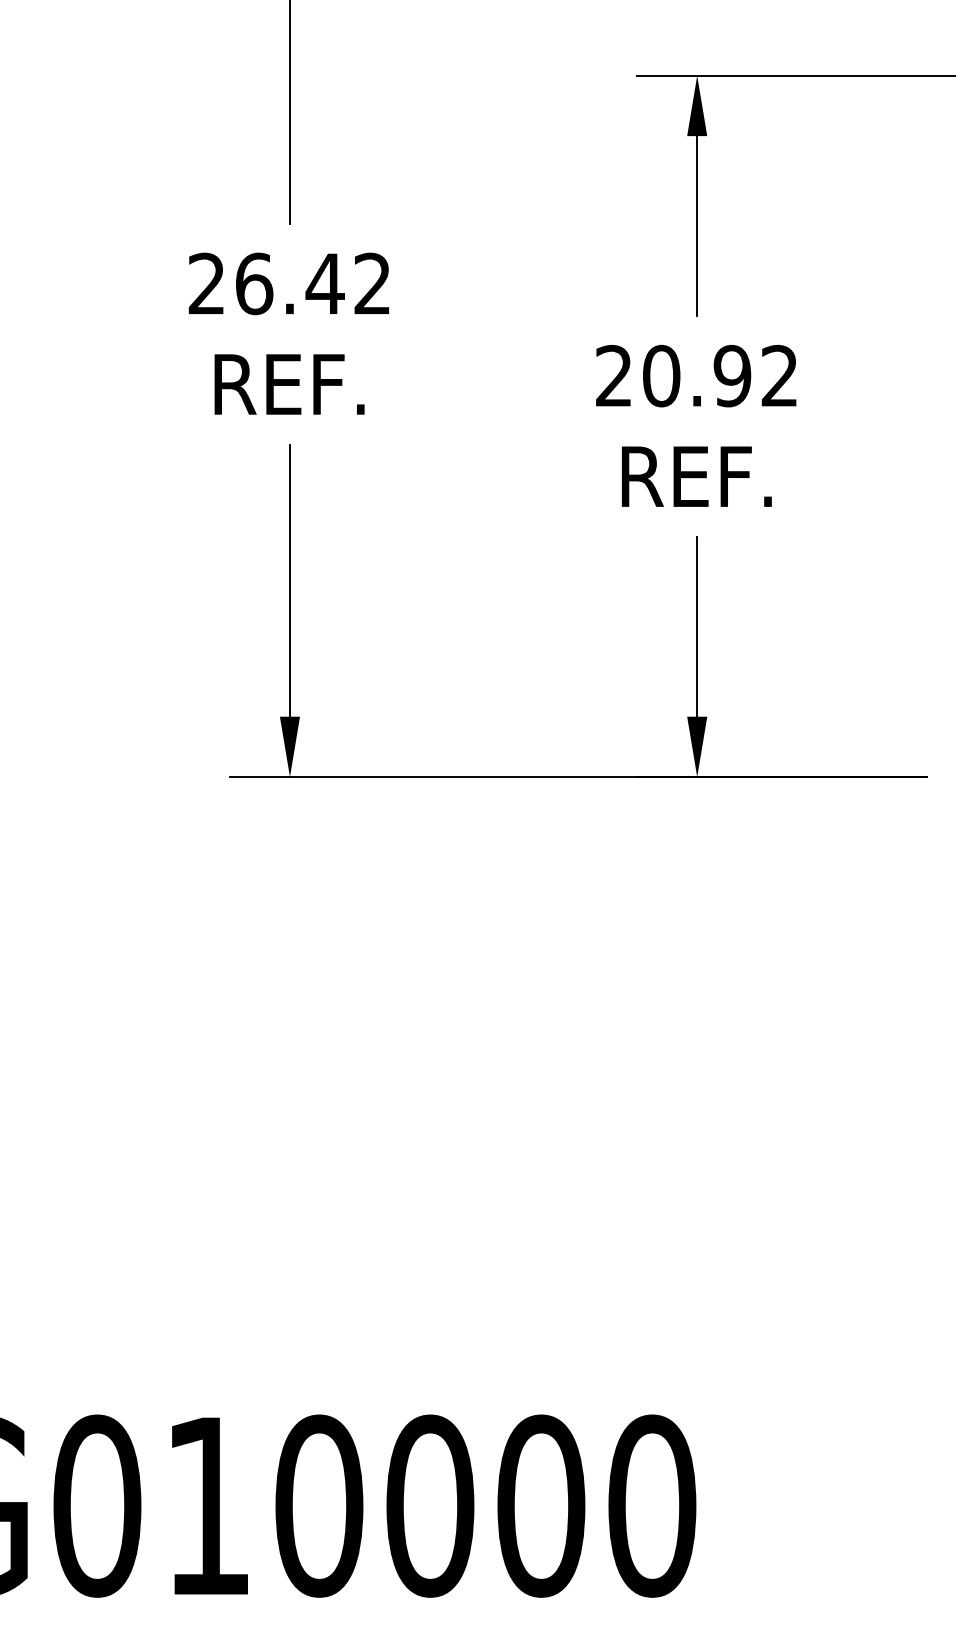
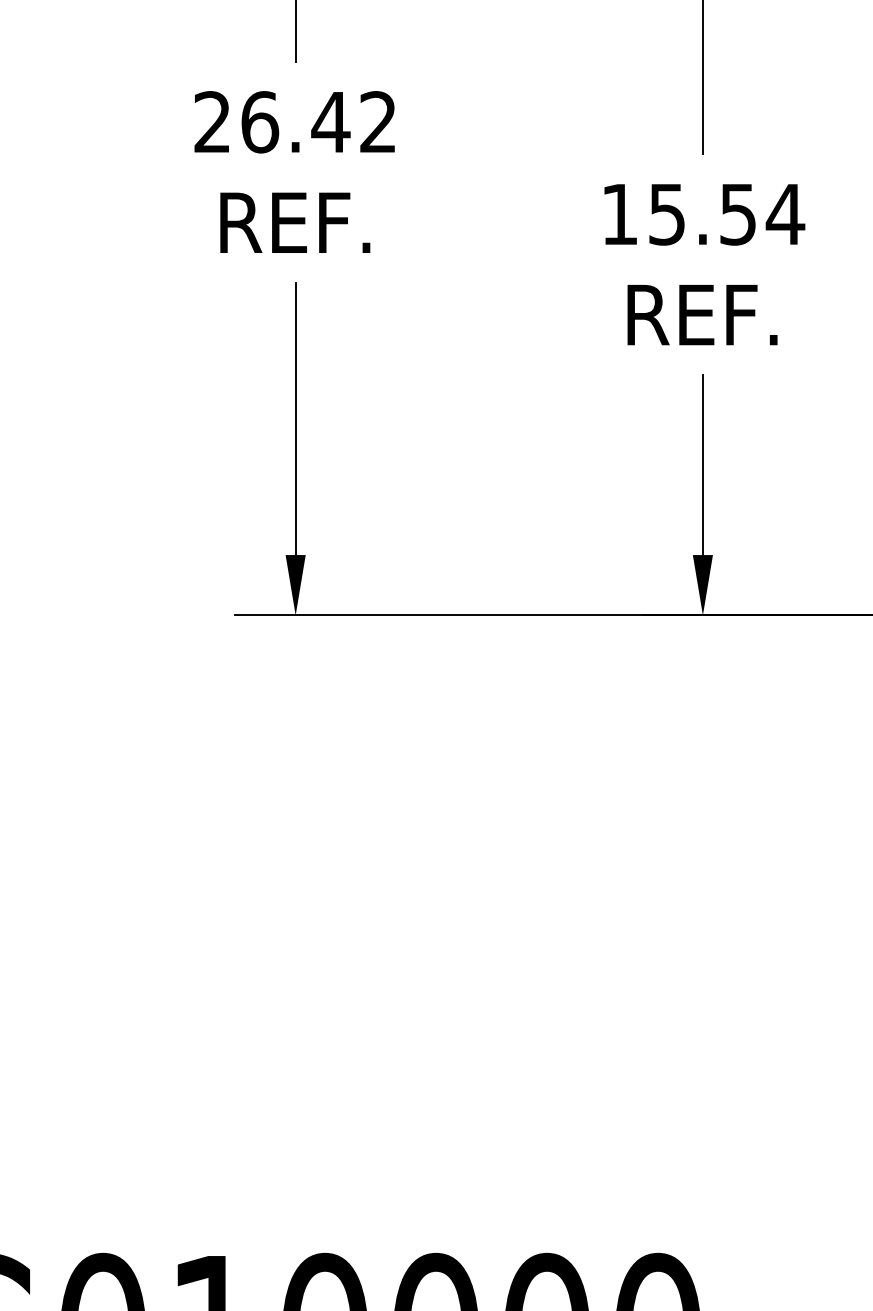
text: (697, 375) -> (703, 213), 20.92 -> 15.54

